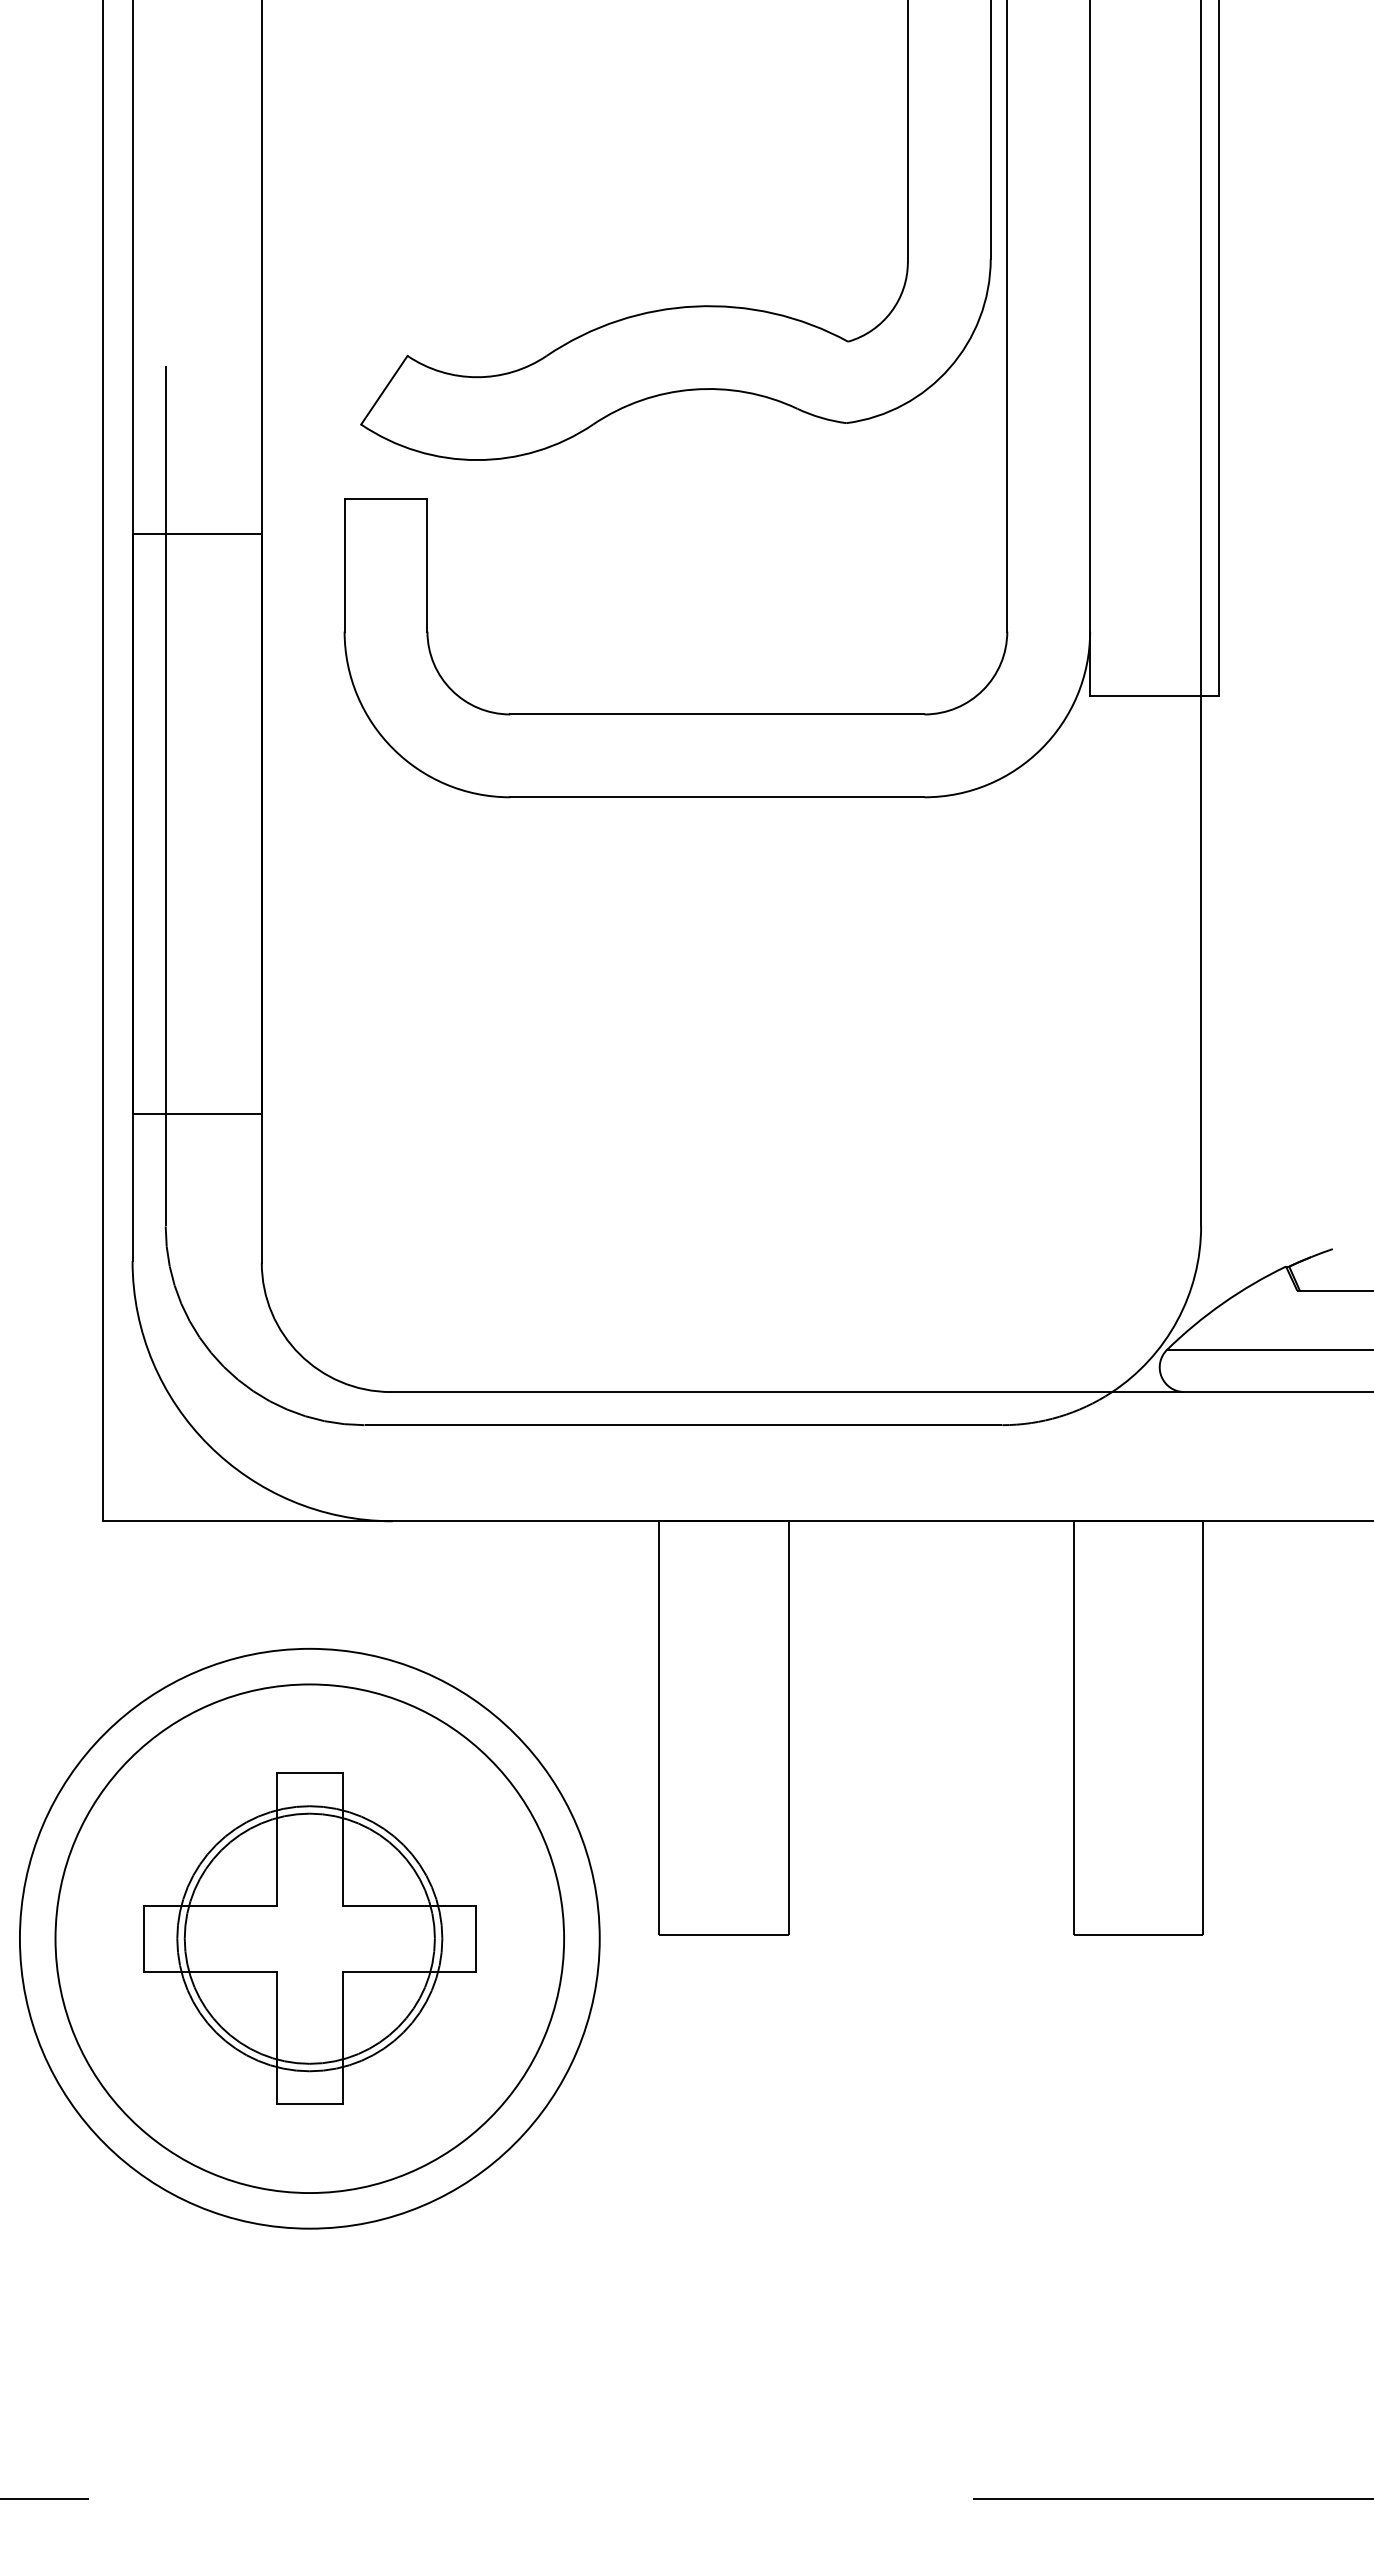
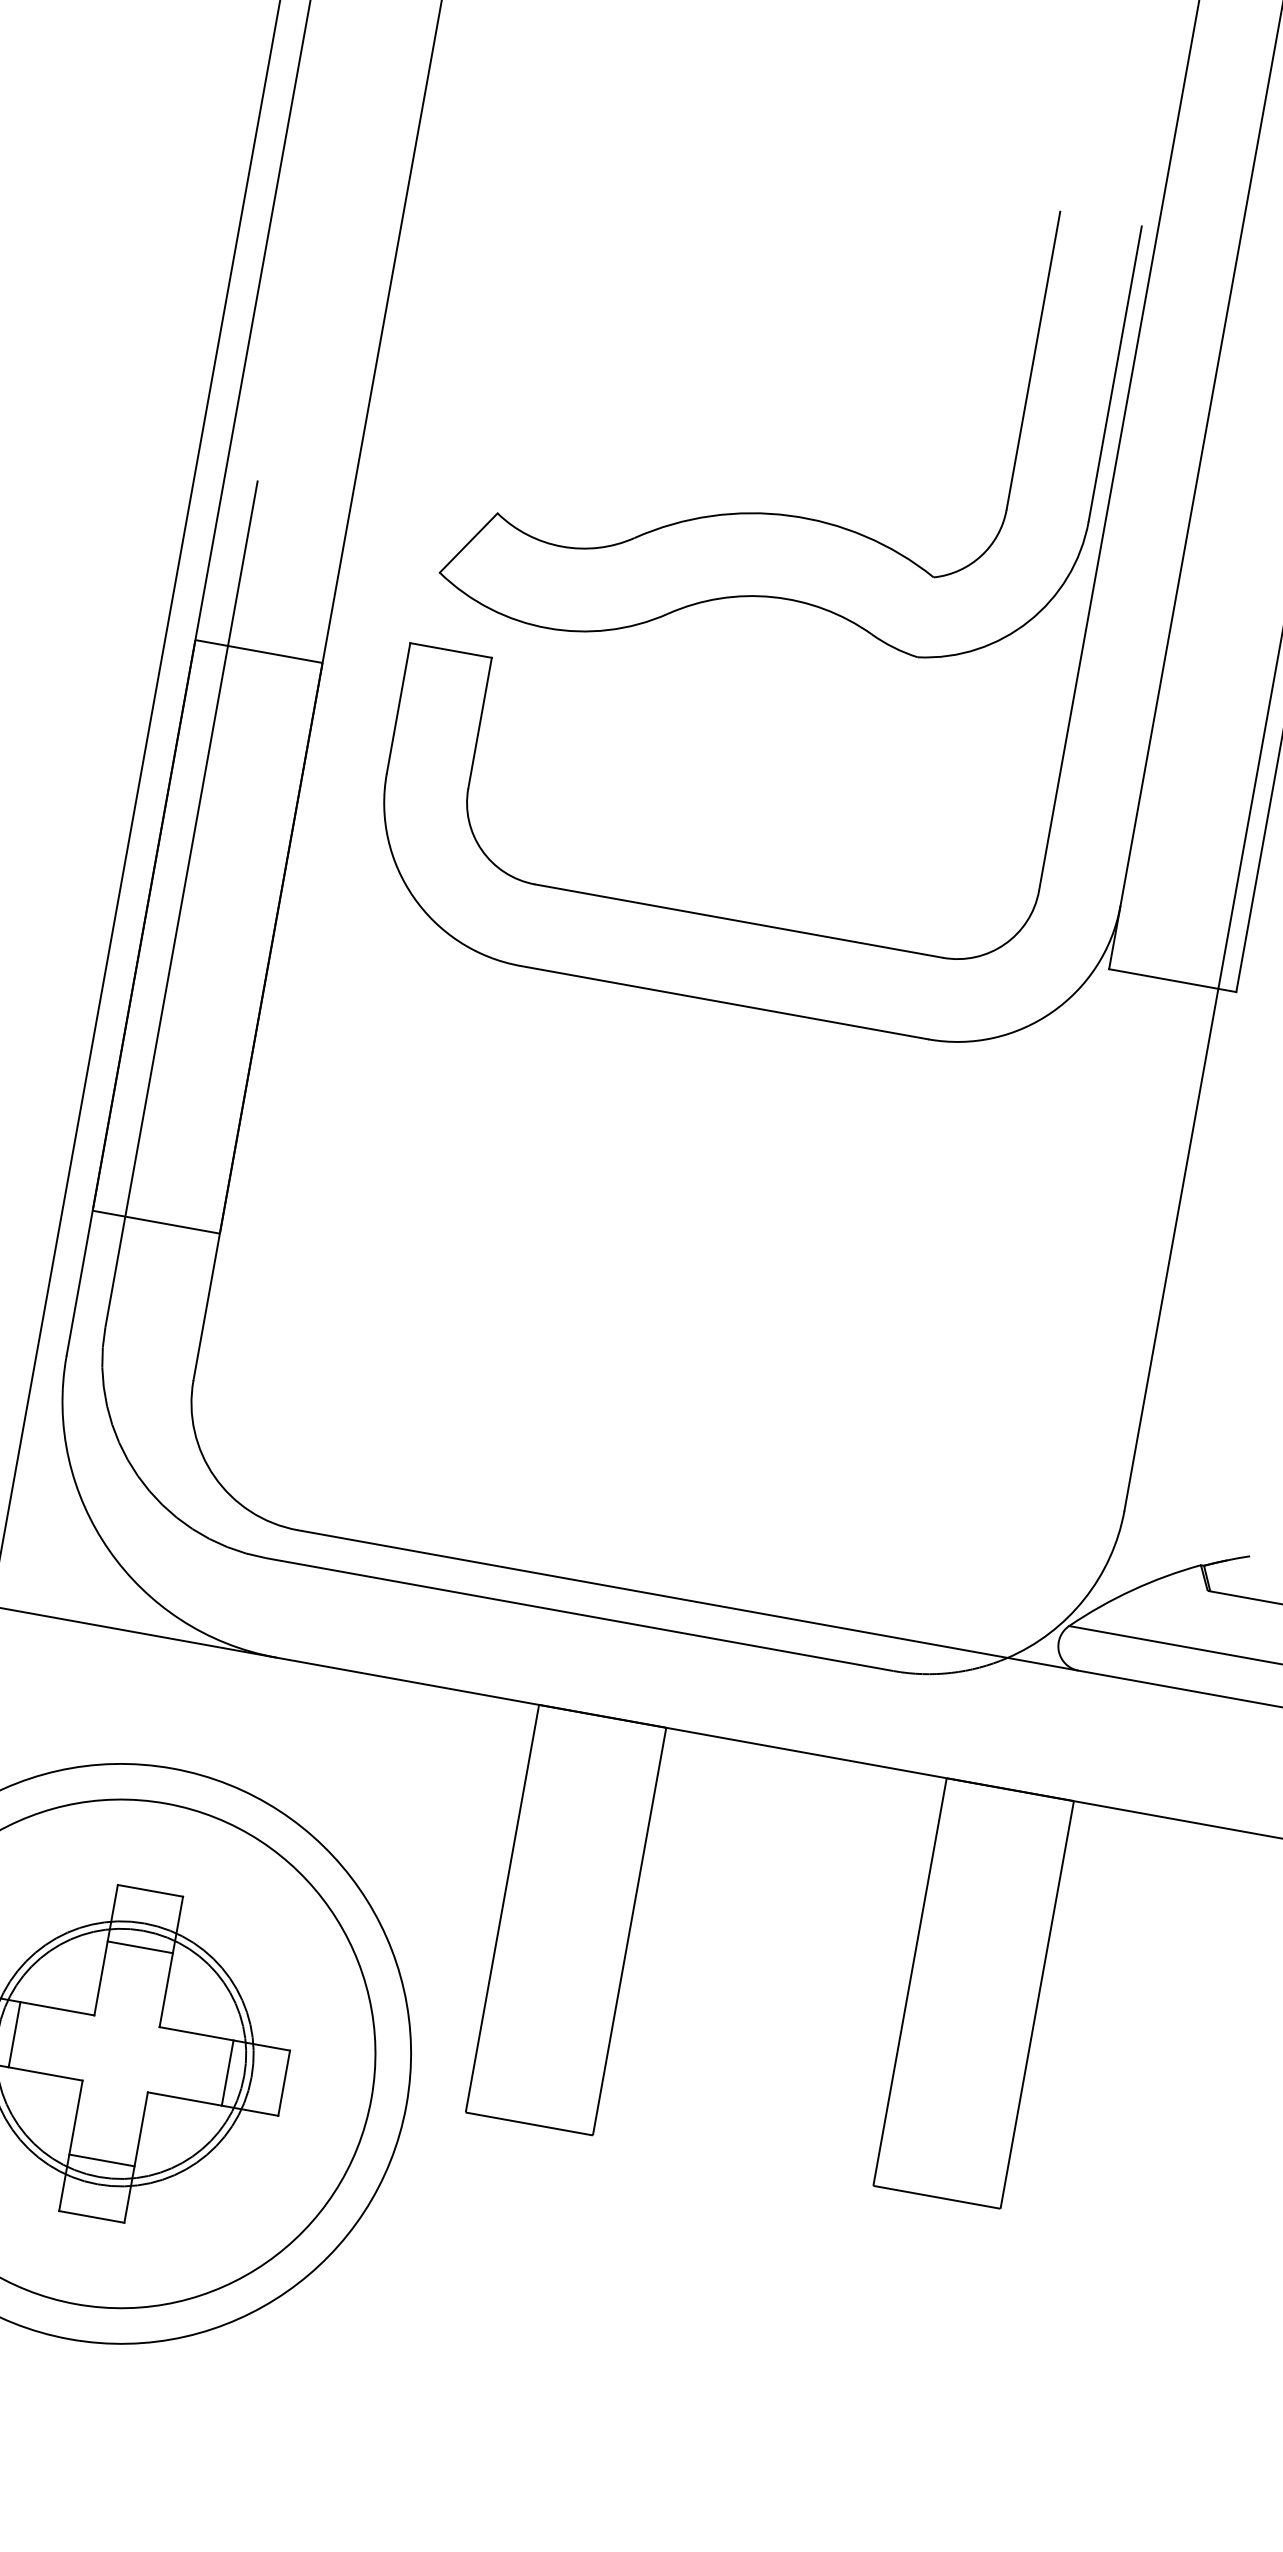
line: (309, 1830) -> (139, 1947), added
line: (201, 1938) -> (14, 2034), added
line: (418, 1938) -> (228, 2072), added
line: (309, 2047) -> (101, 2160), added

